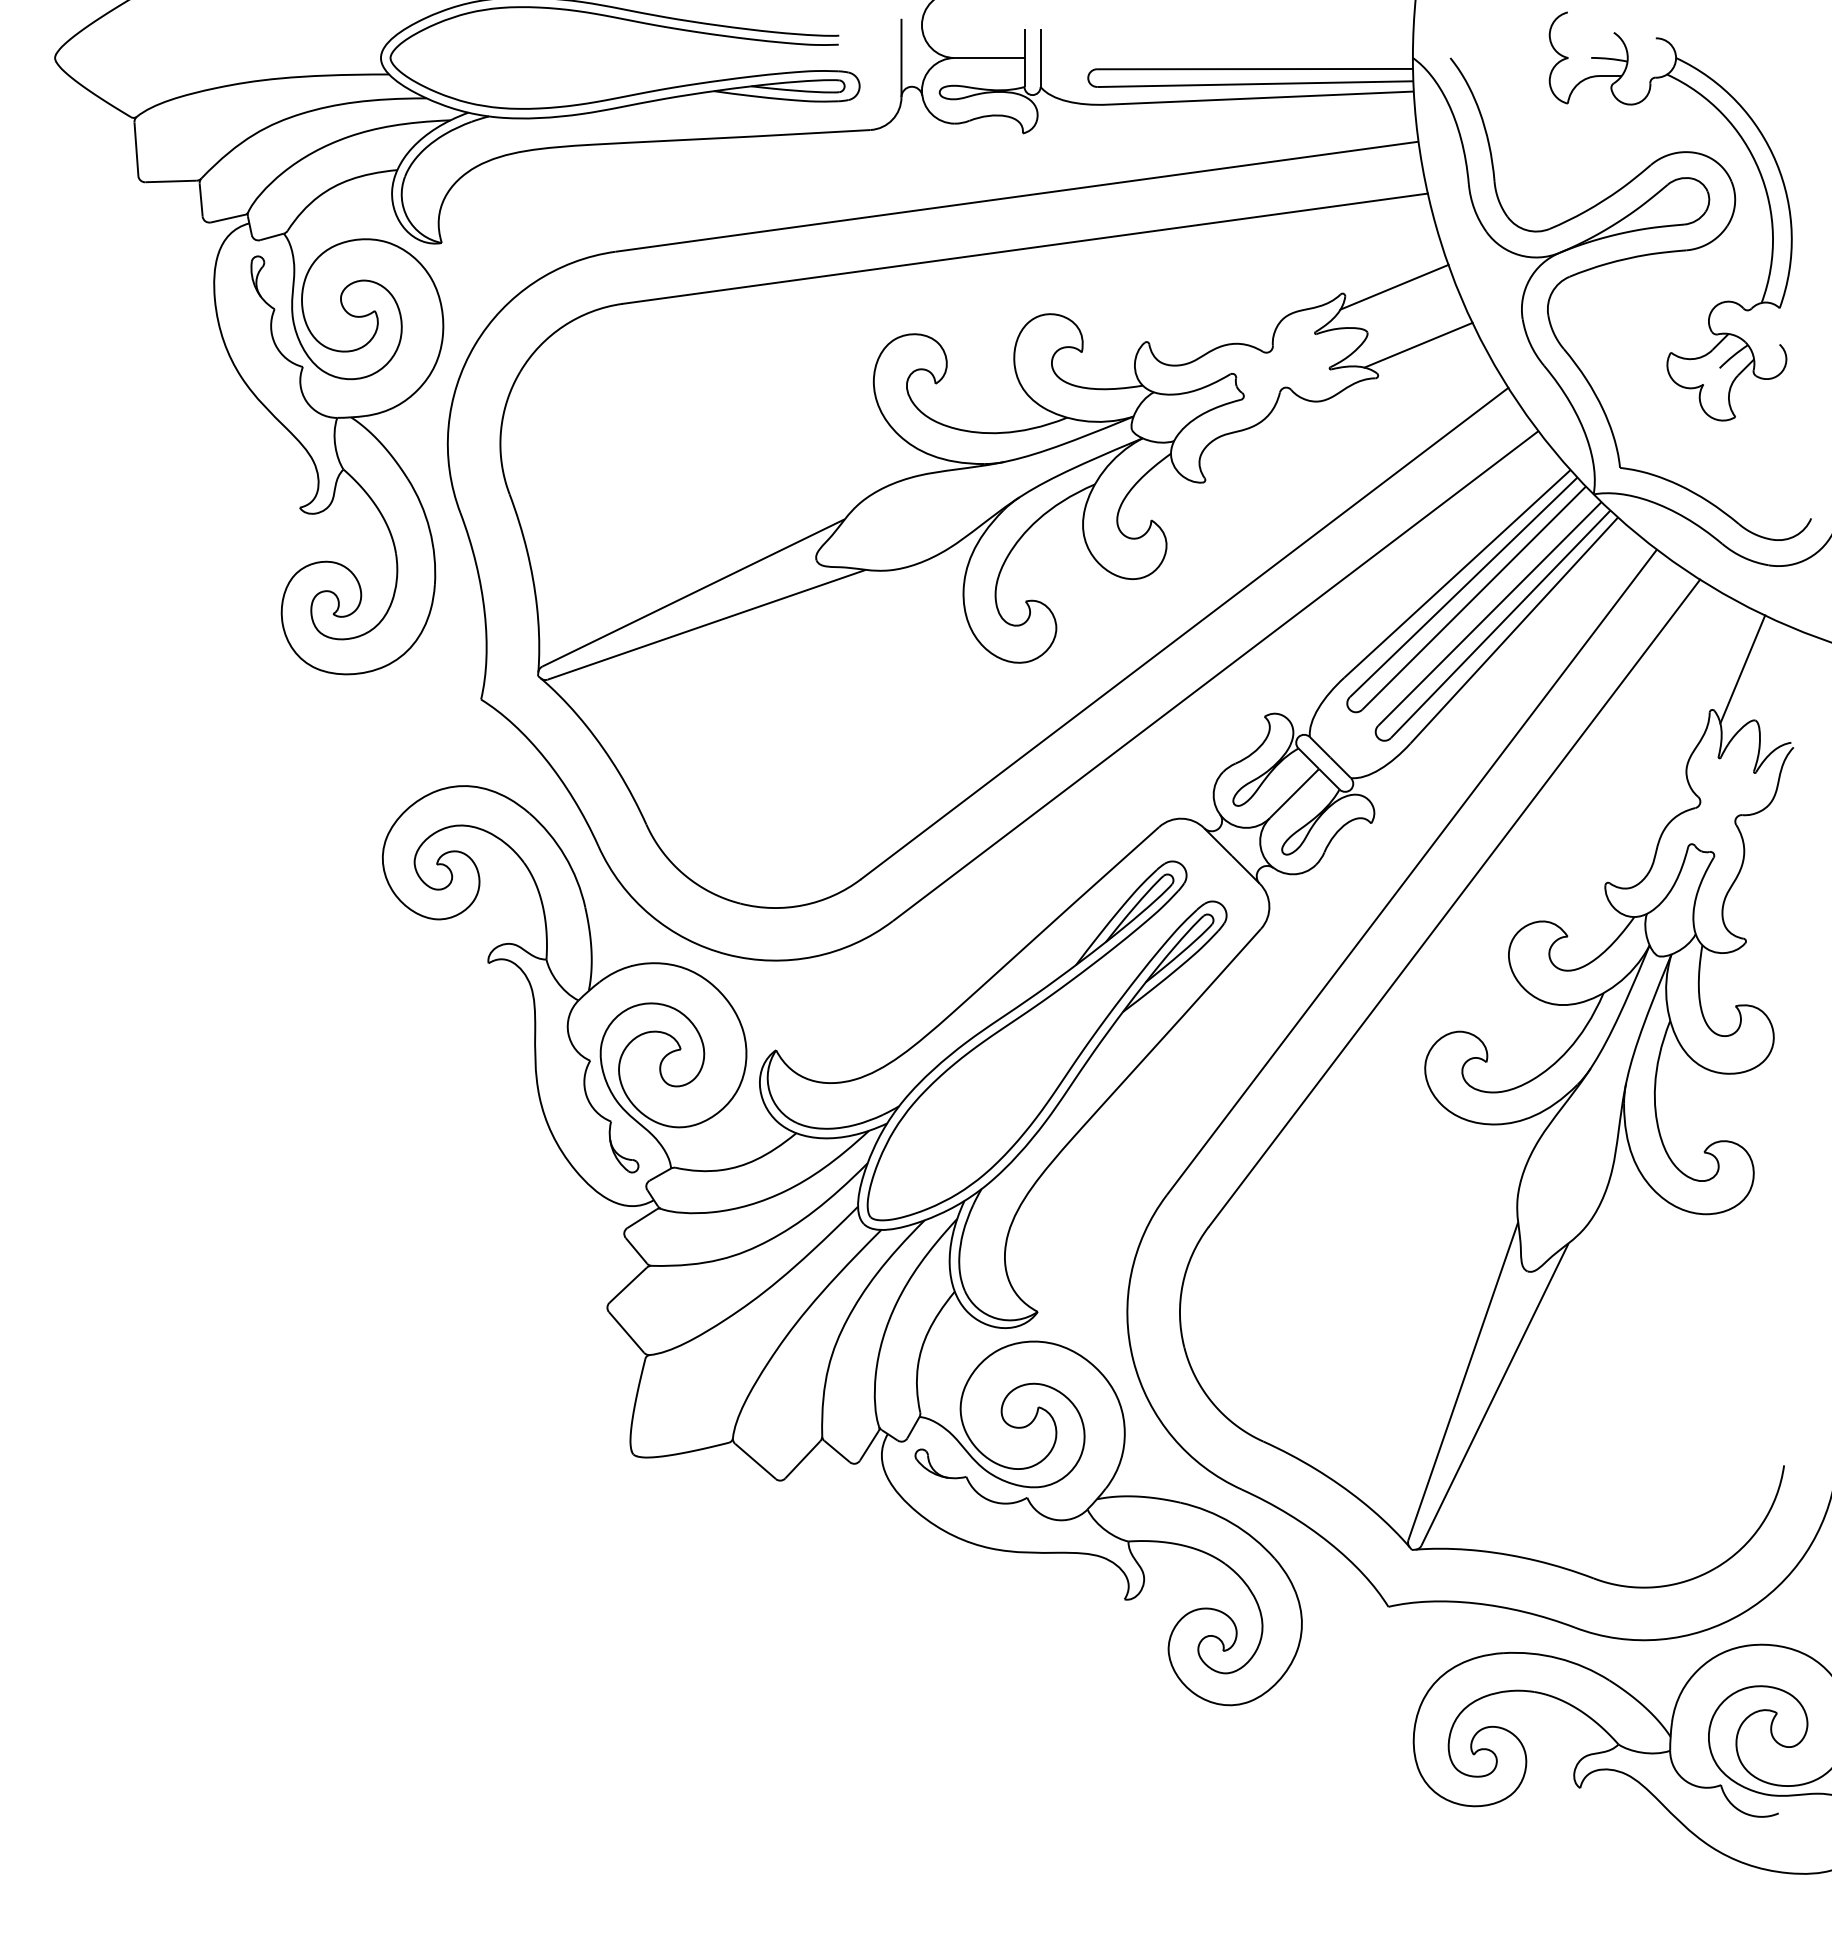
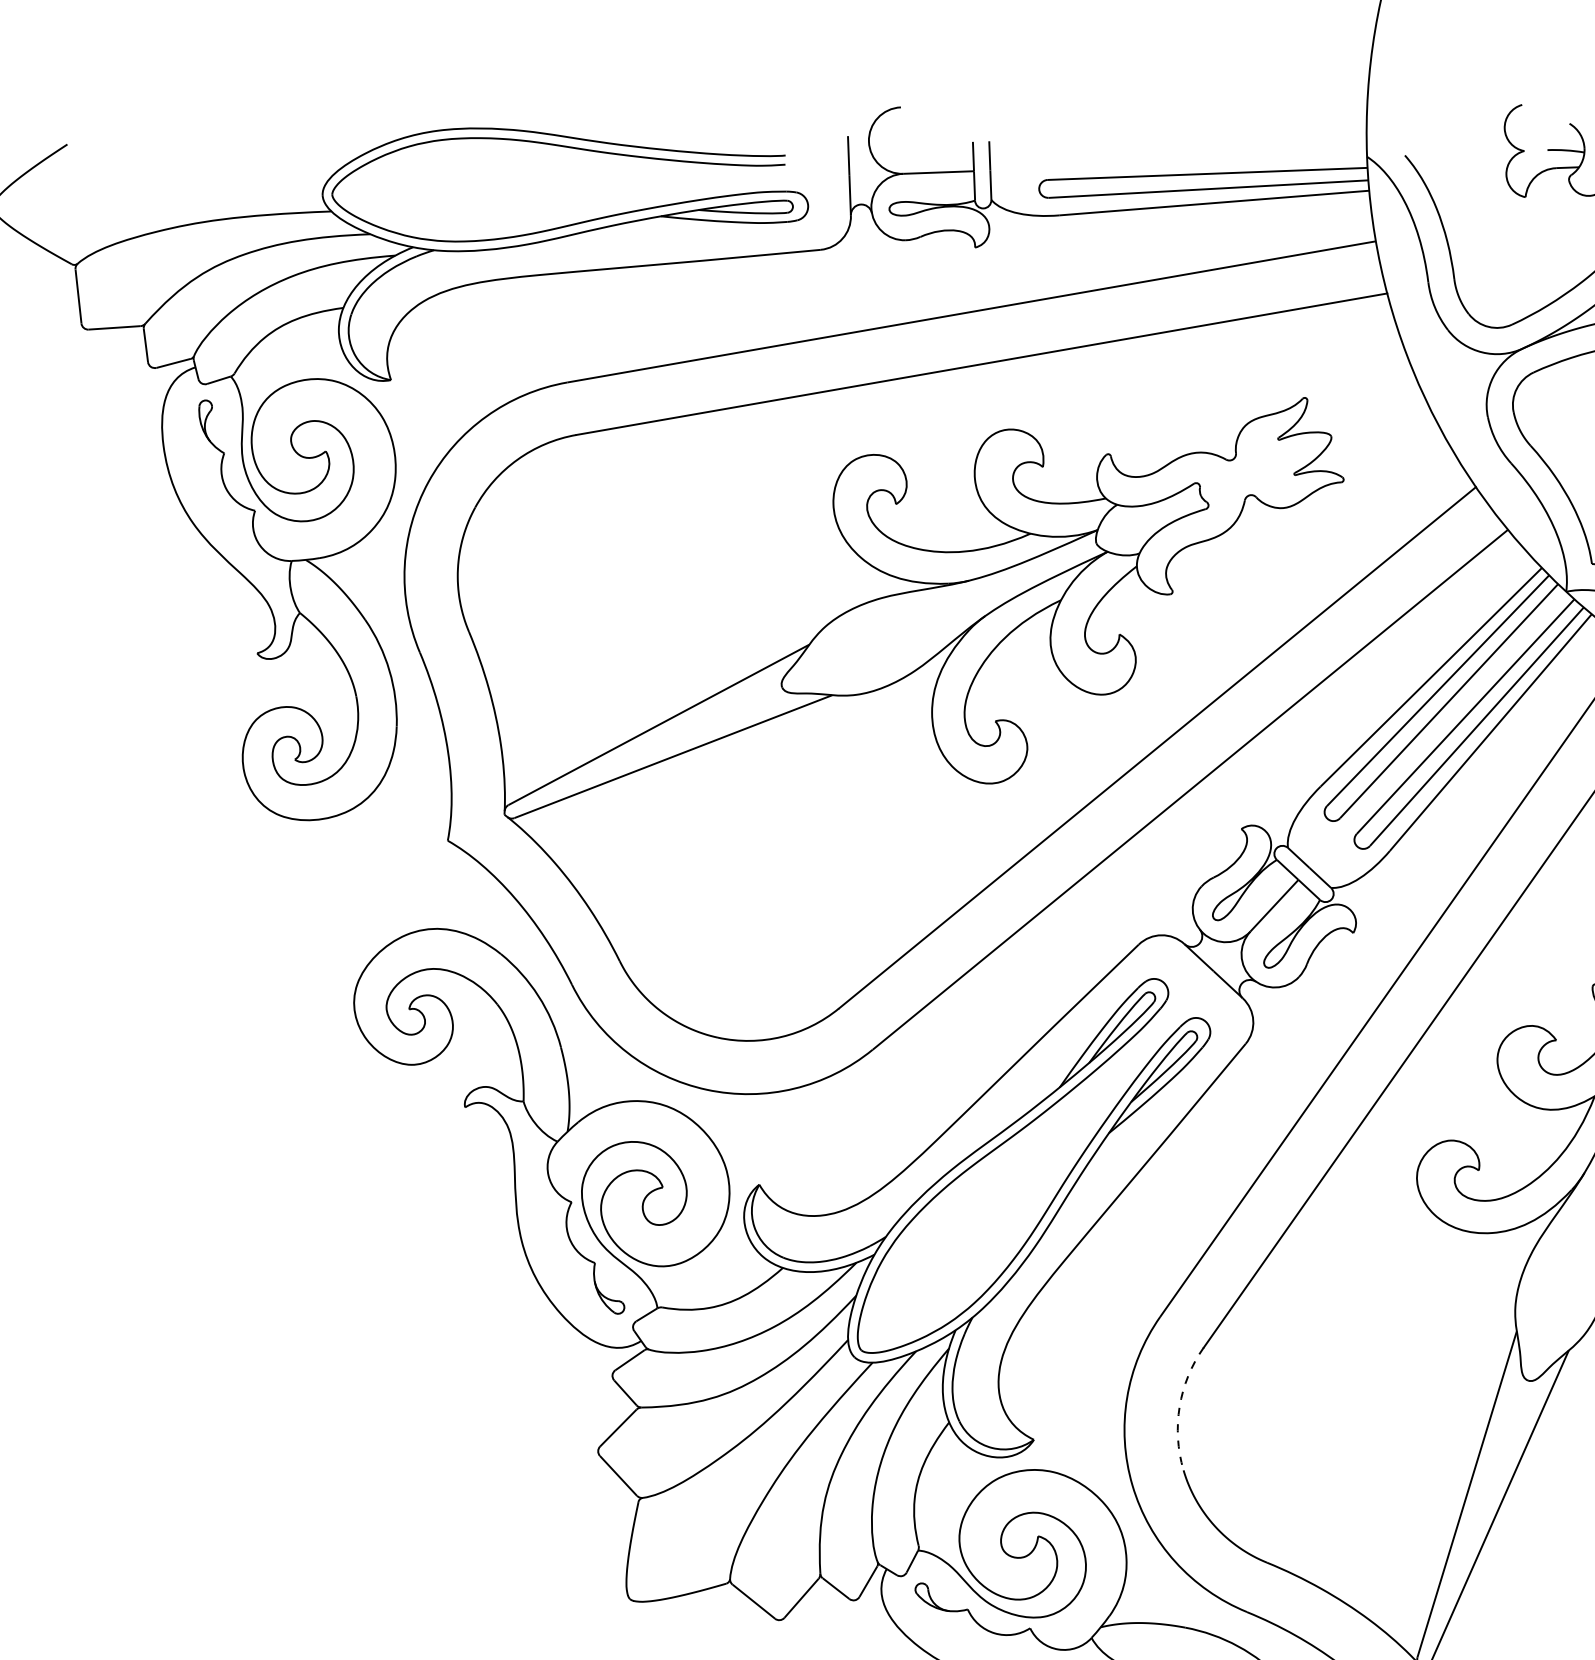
line: (1394, 286) -> (1356, 388), removed
line: (1418, 344) -> (1383, 446), removed
arc: (1182, 1284) -> (1179, 1406), solid -> dashed

